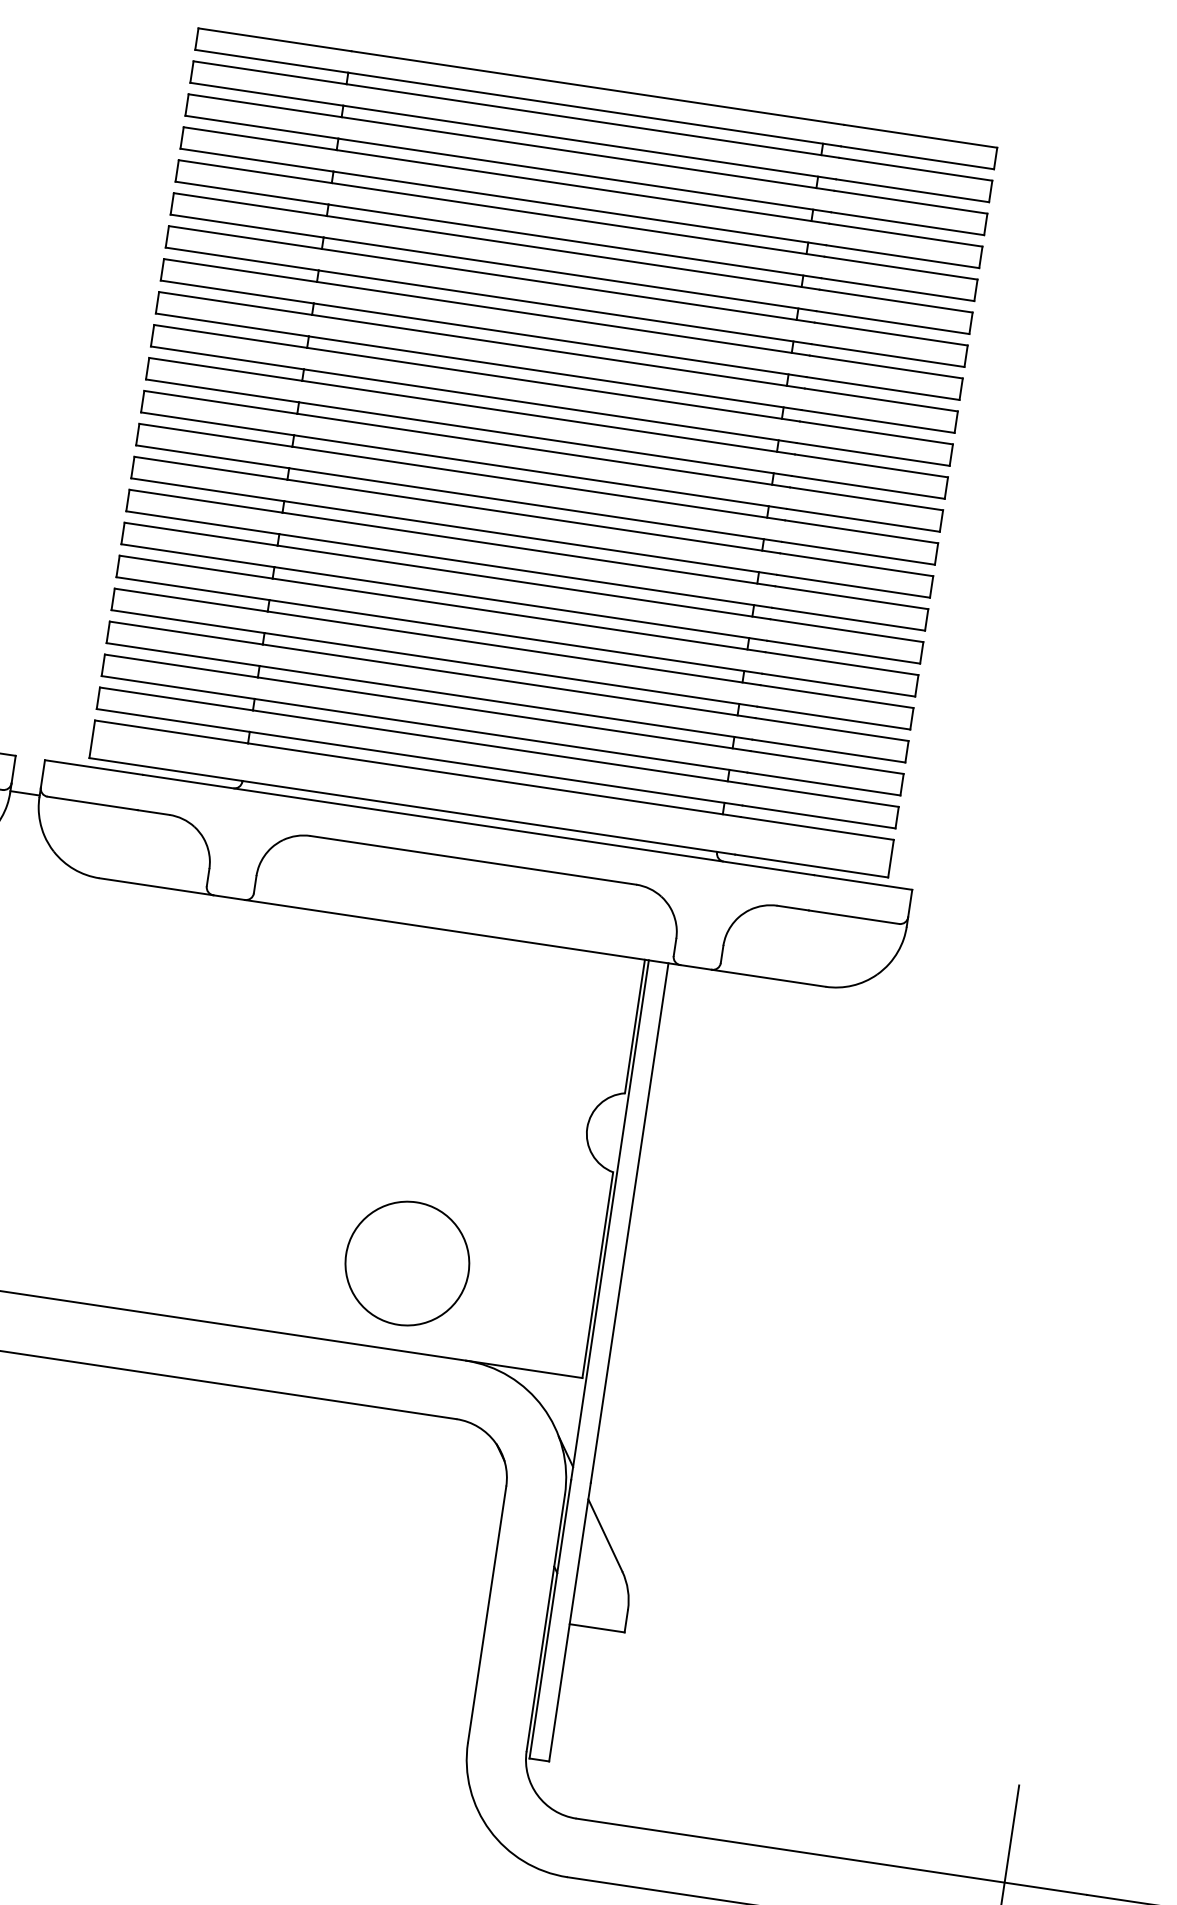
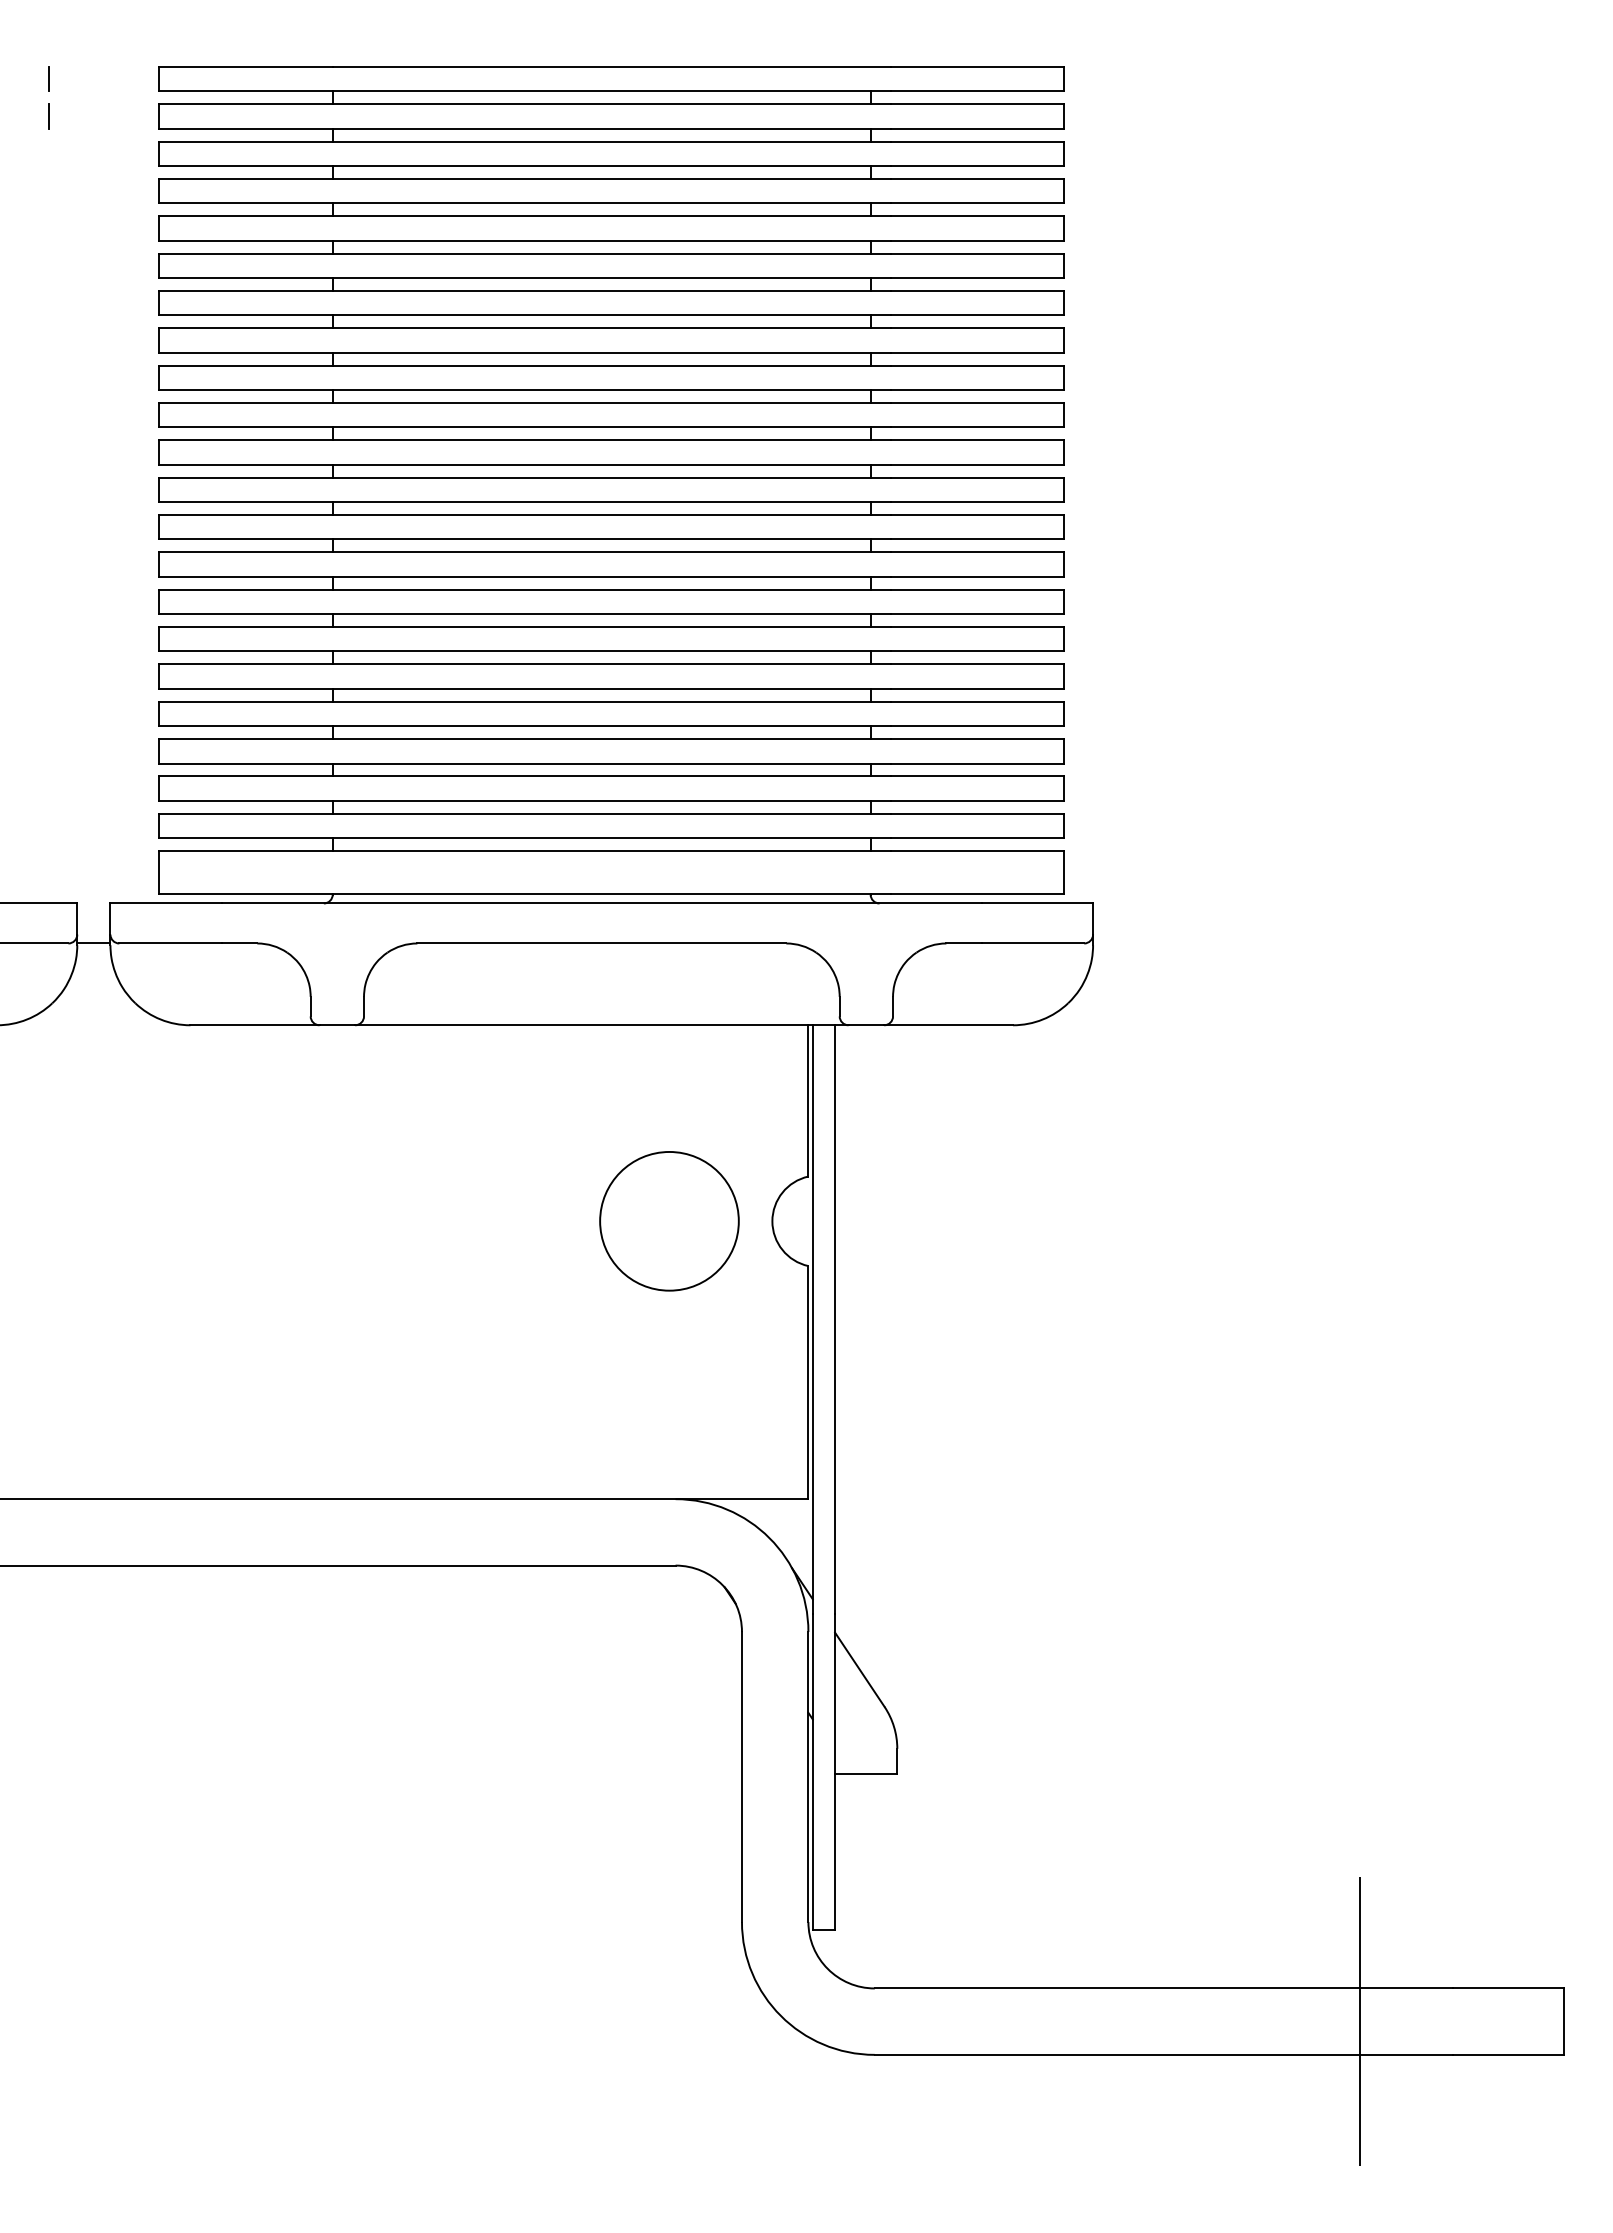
line: (99, 23) -> (48, 78), added
line: (94, 57) -> (48, 116), added
circle: (407, 1263) -> (669, 1221), moved

